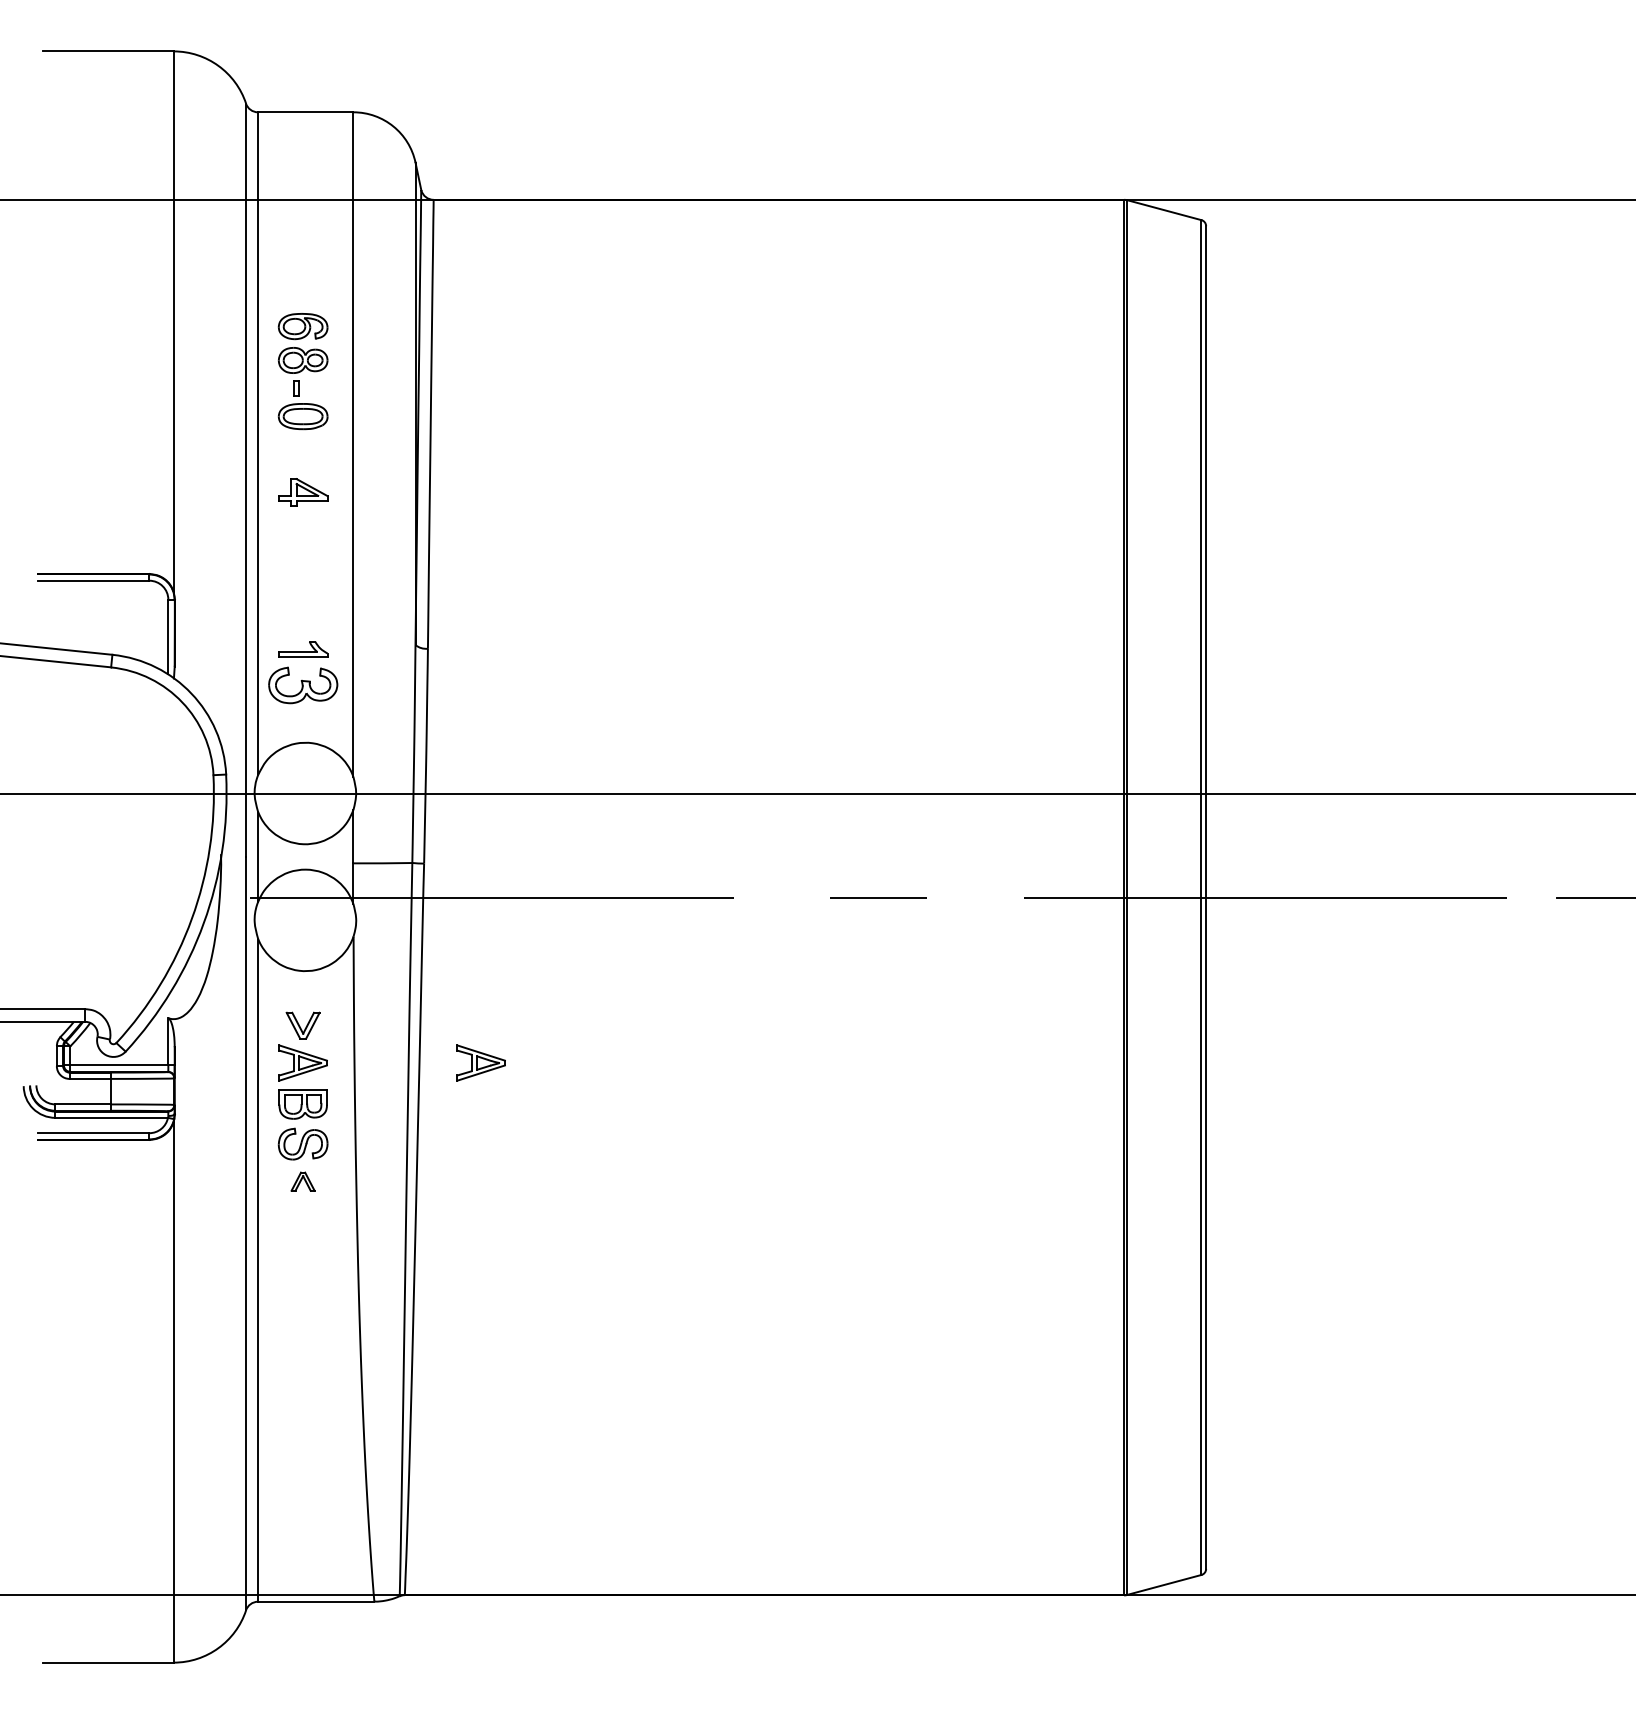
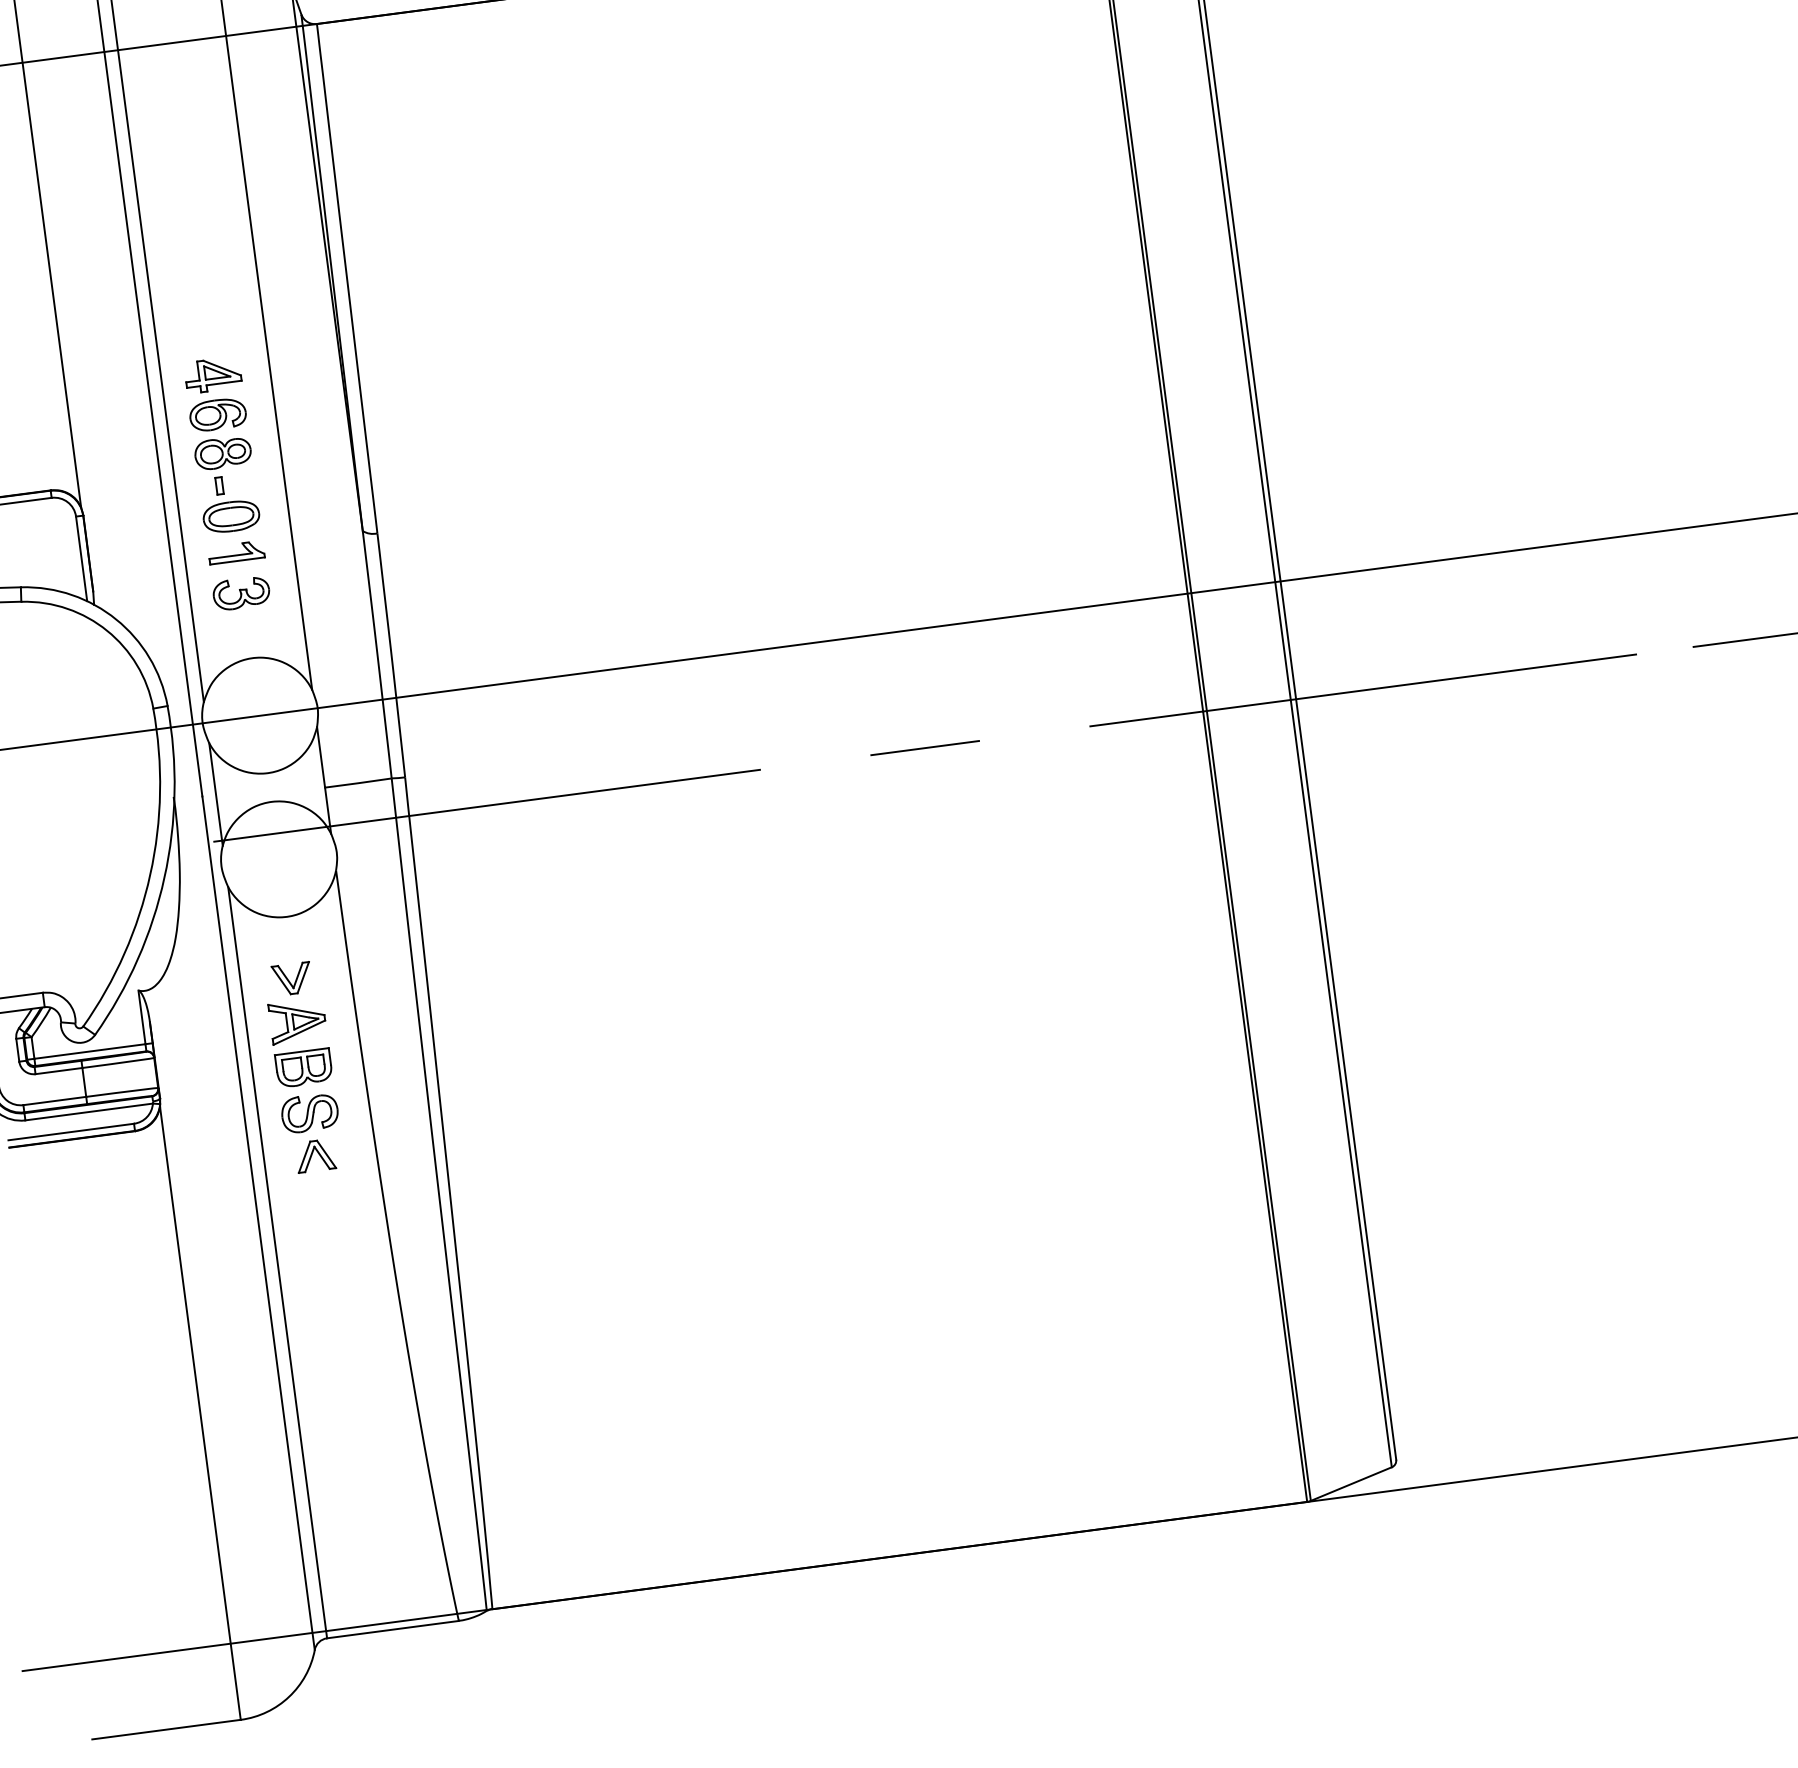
part: (302, 371) -> (223, 465), moved
part: (302, 684) -> (240, 592), size x0.71
part: (480, 1062) -> (498, 994), removed
part: (302, 1181) -> (314, 1155), size x1.43

